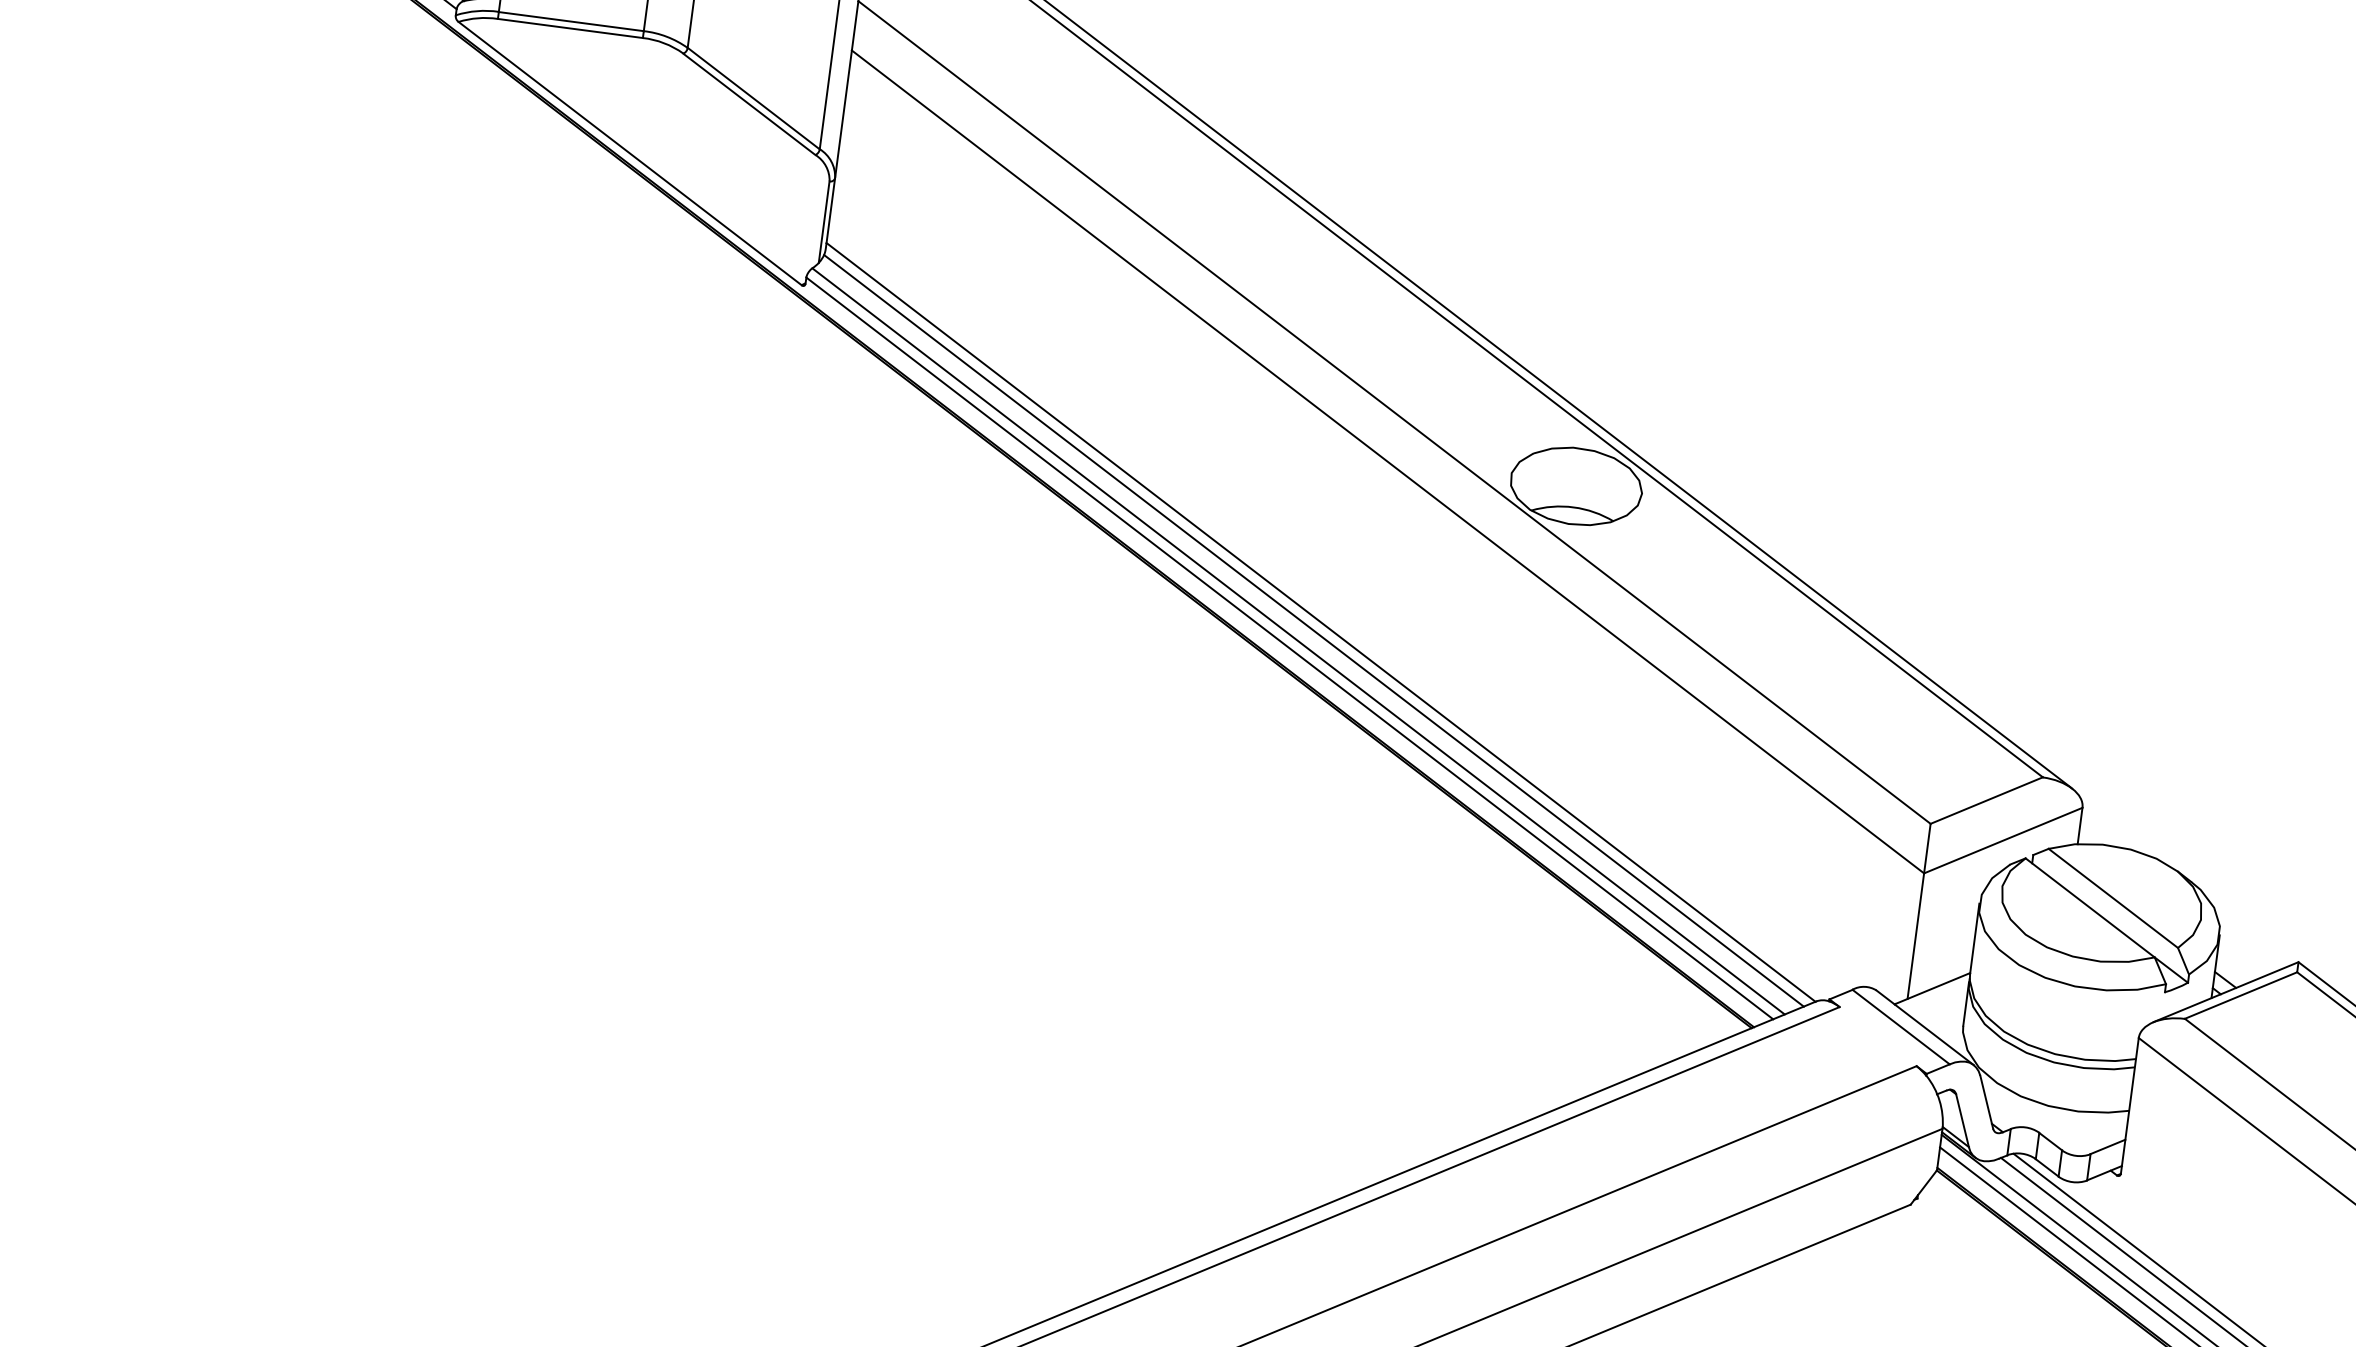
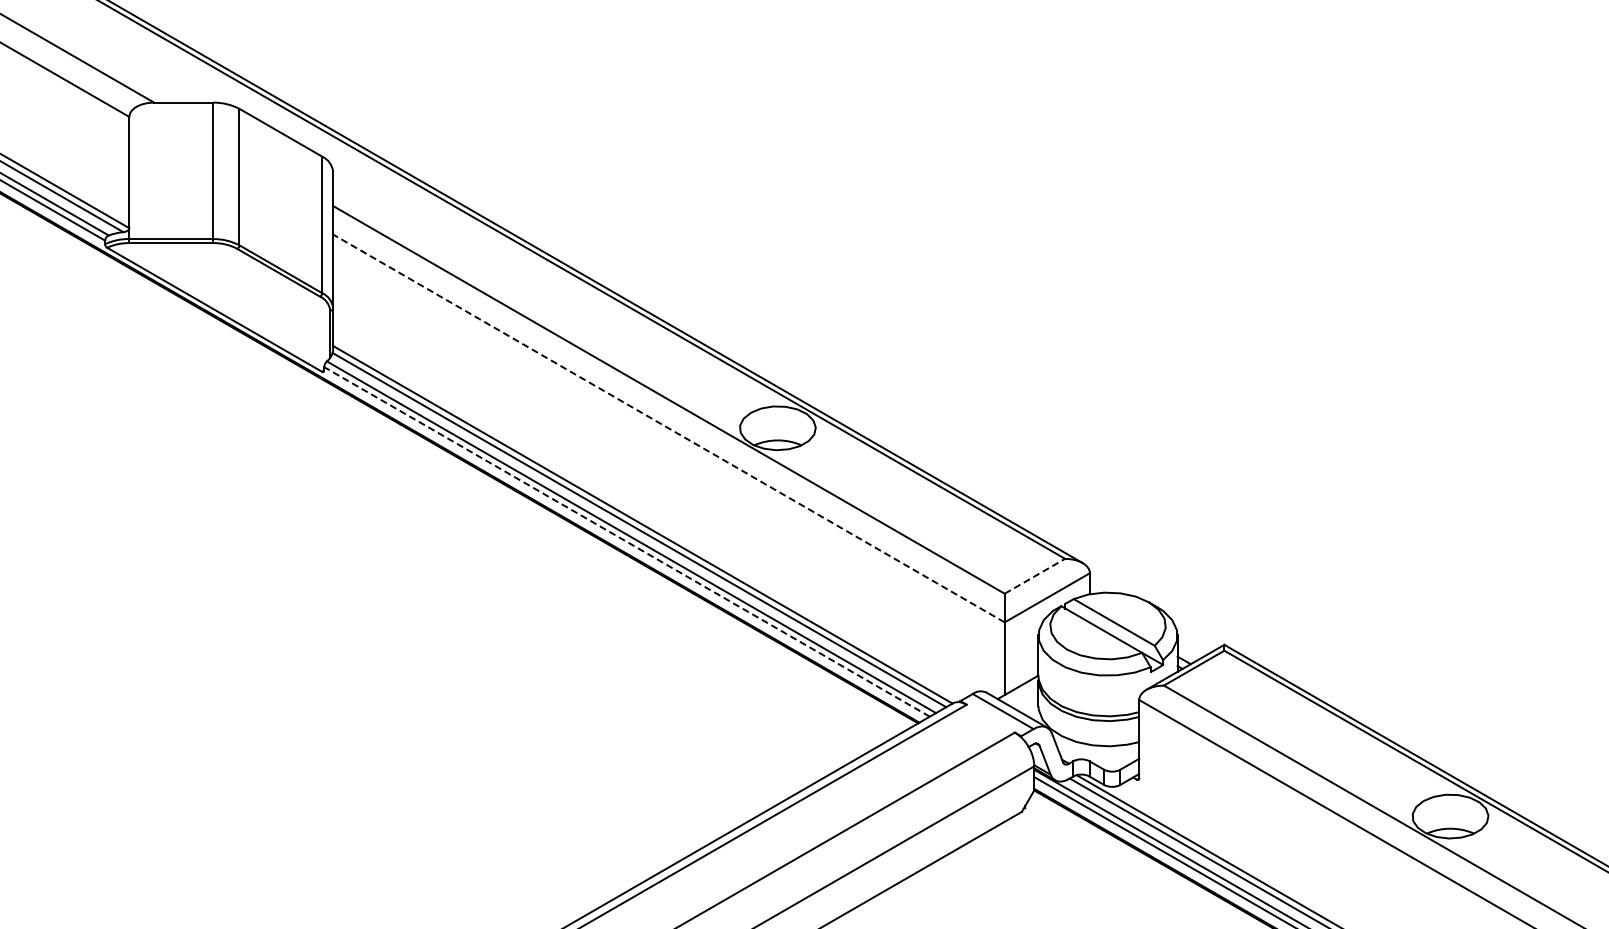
line: (1387, 461) -> (668, 428), solid -> dashed
line: (1290, 647) -> (627, 541), solid -> dashed
line: (1985, 800) -> (1034, 576), solid -> dashed

